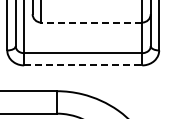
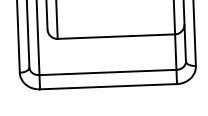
line: (91, 22) -> (116, 36), dashed -> solid
line: (83, 65) -> (108, 86), dashed -> solid

